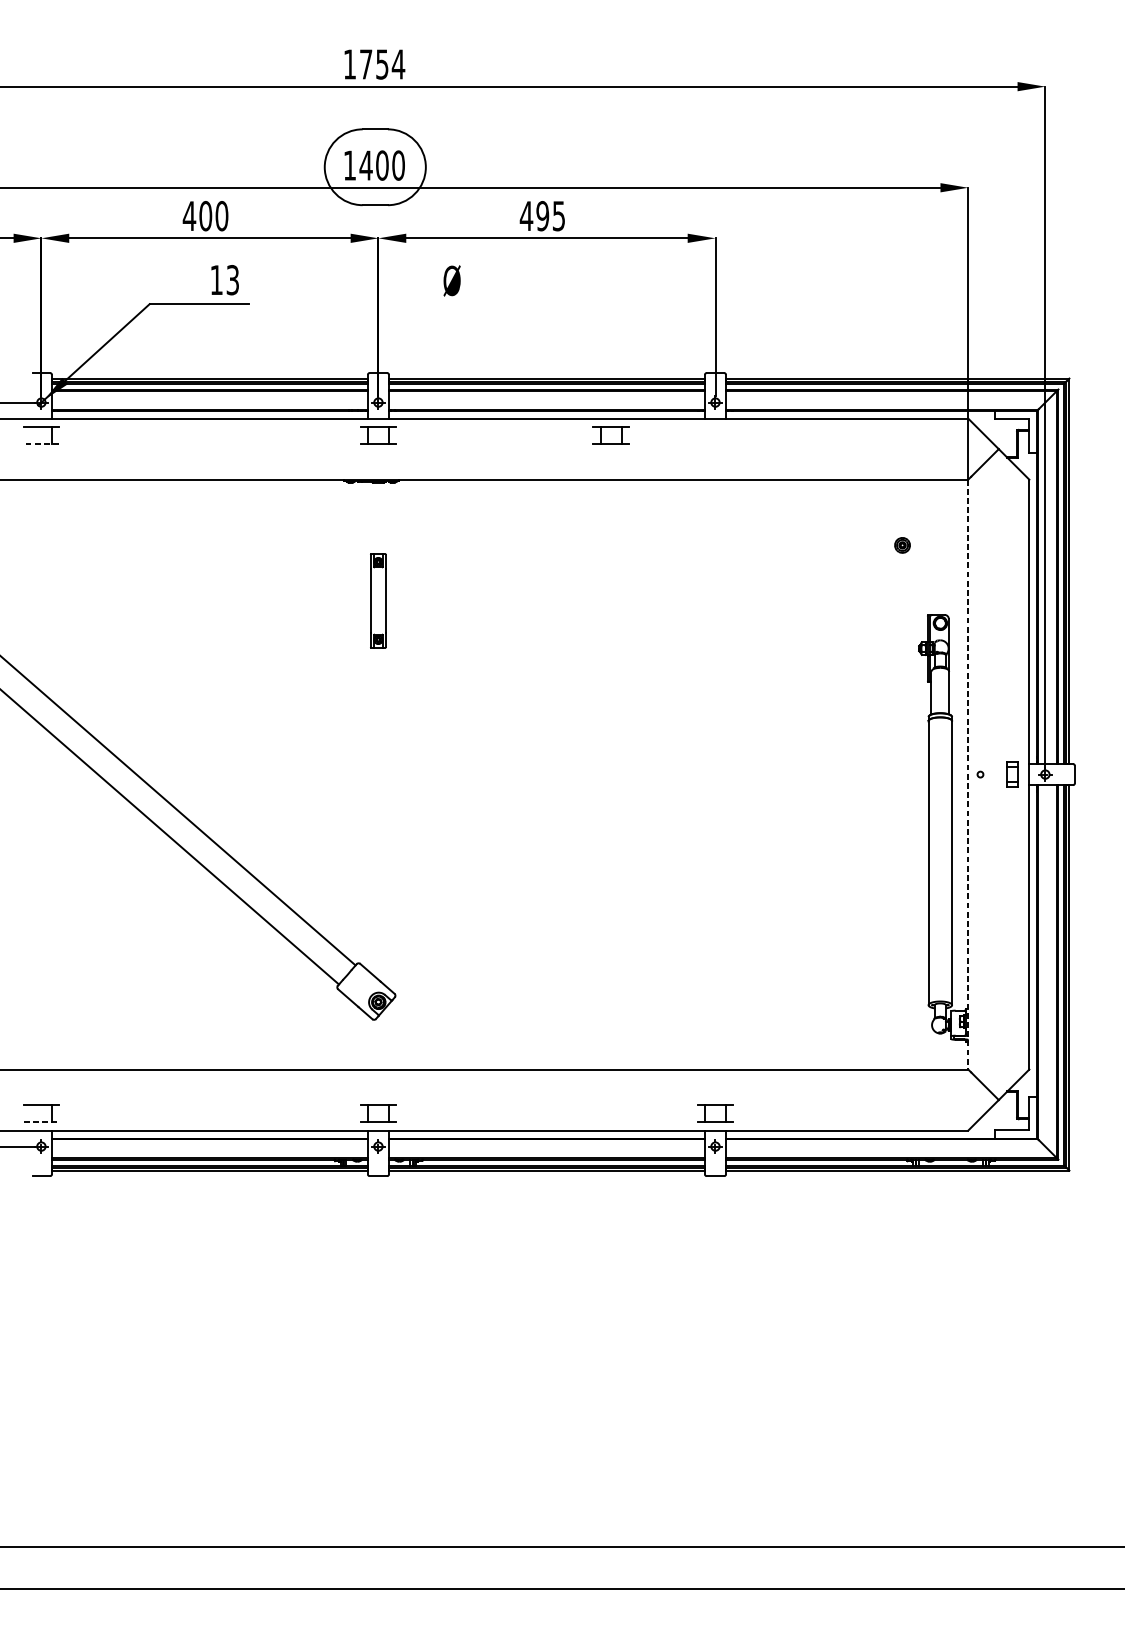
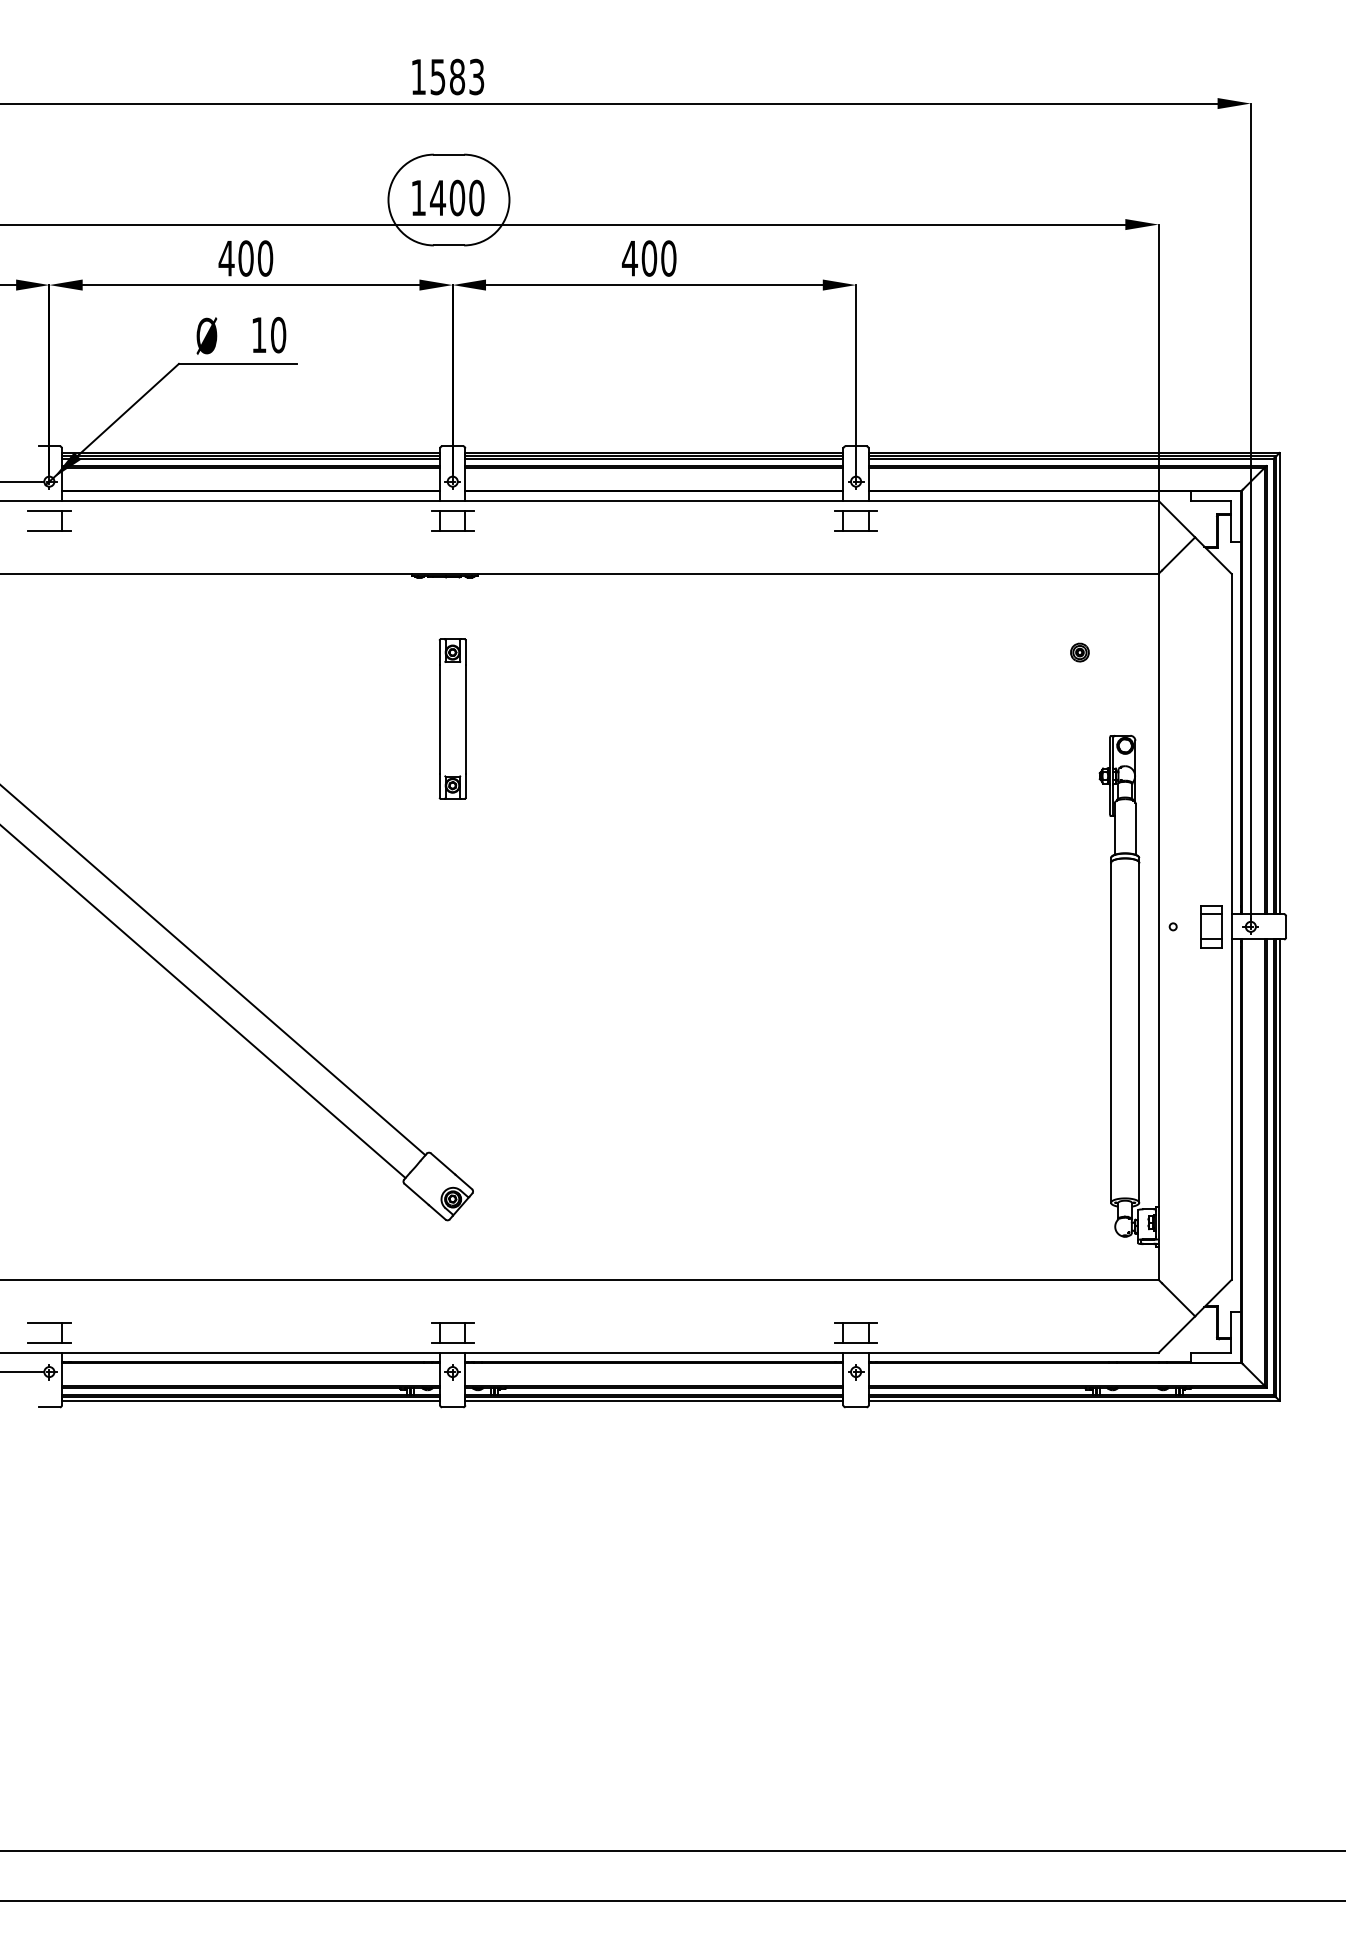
text: (382, 64) -> (457, 76), 1754 -> 1583
text: (550, 216) -> (658, 258), 495 -> 400
text: (232, 280) -> (278, 335), 13 -> 10
text: (451, 280) -> (206, 335), moved
part: (610, 435) -> (855, 520), moved
line: (40, 444) -> (48, 531), dashed -> solid
part: (378, 600) -> (452, 718), size x1.43
line: (968, 774) -> (1158, 926), dashed -> solid
part: (1012, 774) -> (1211, 926), size x1.43
line: (41, 1121) -> (49, 1342), dashed -> solid

